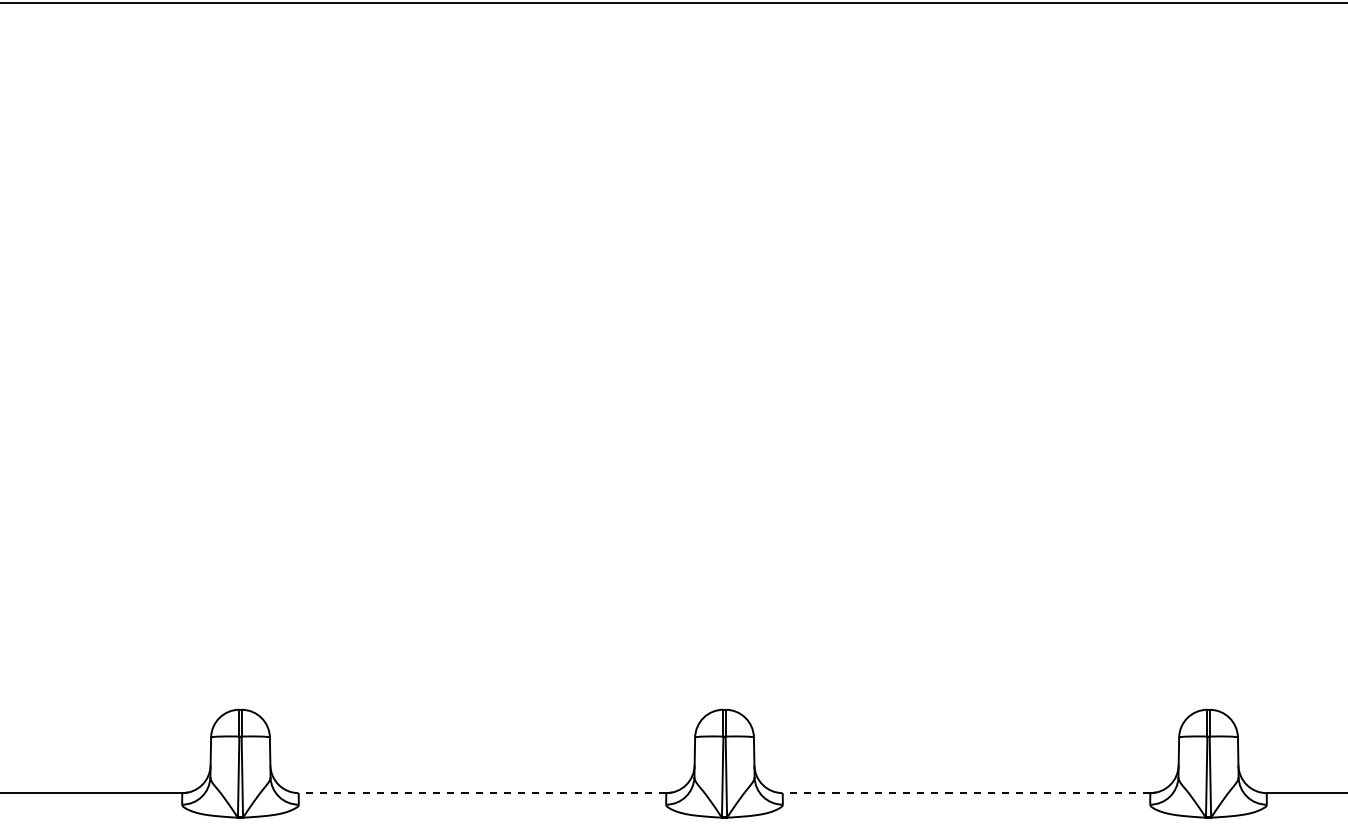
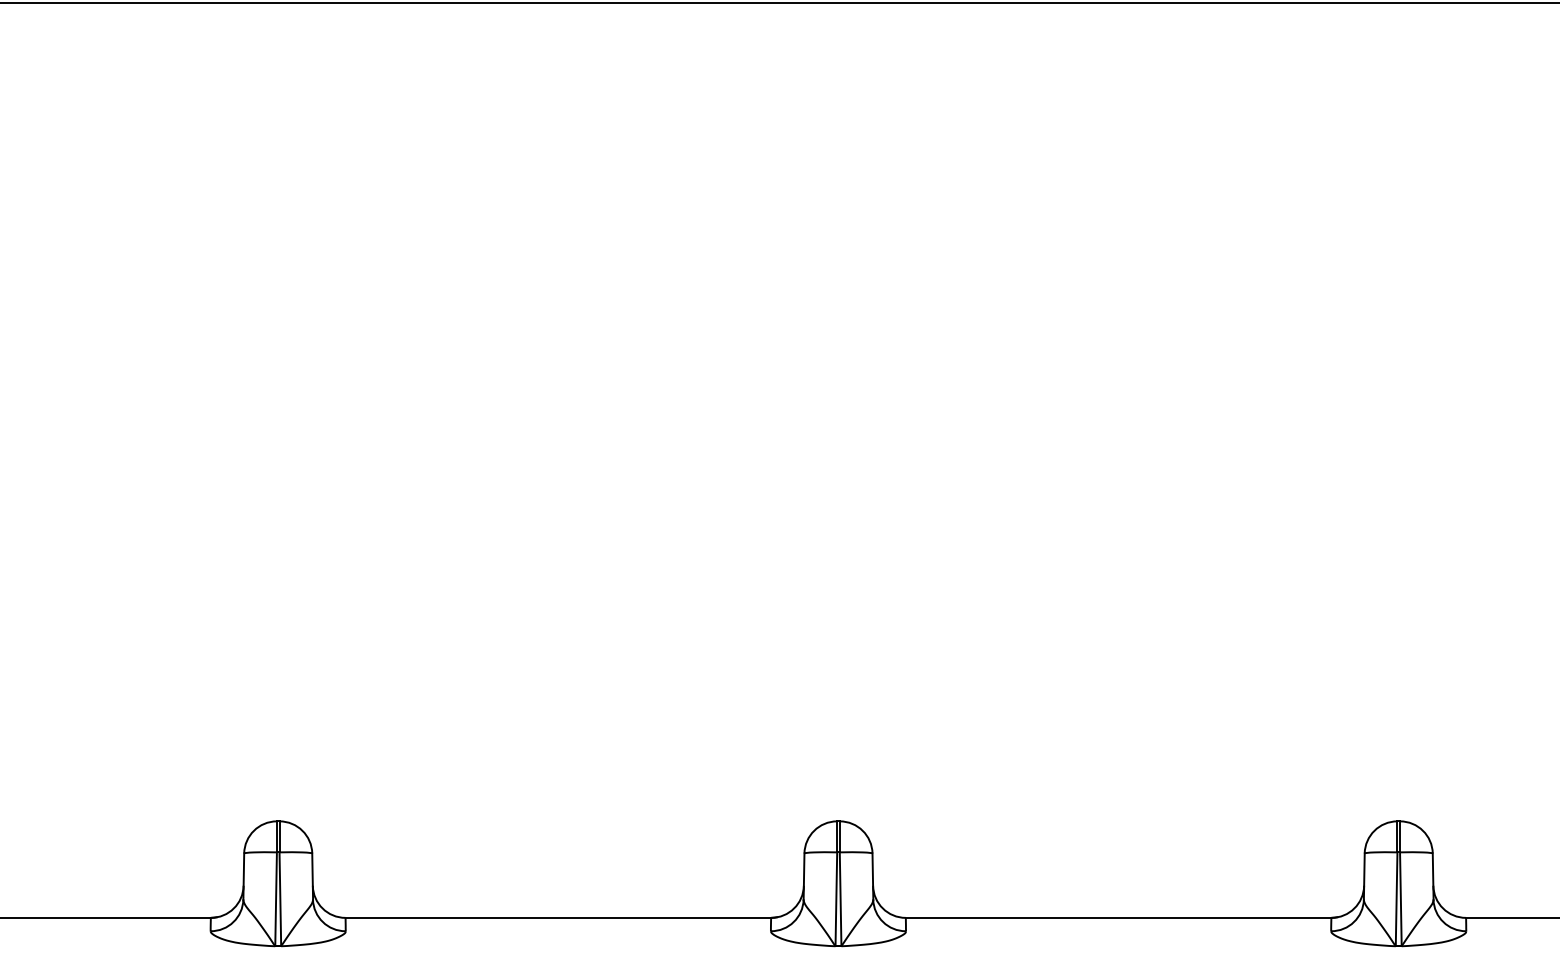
line: (482, 793) -> (558, 918), dashed -> solid
line: (966, 793) -> (1118, 918), dashed -> solid

